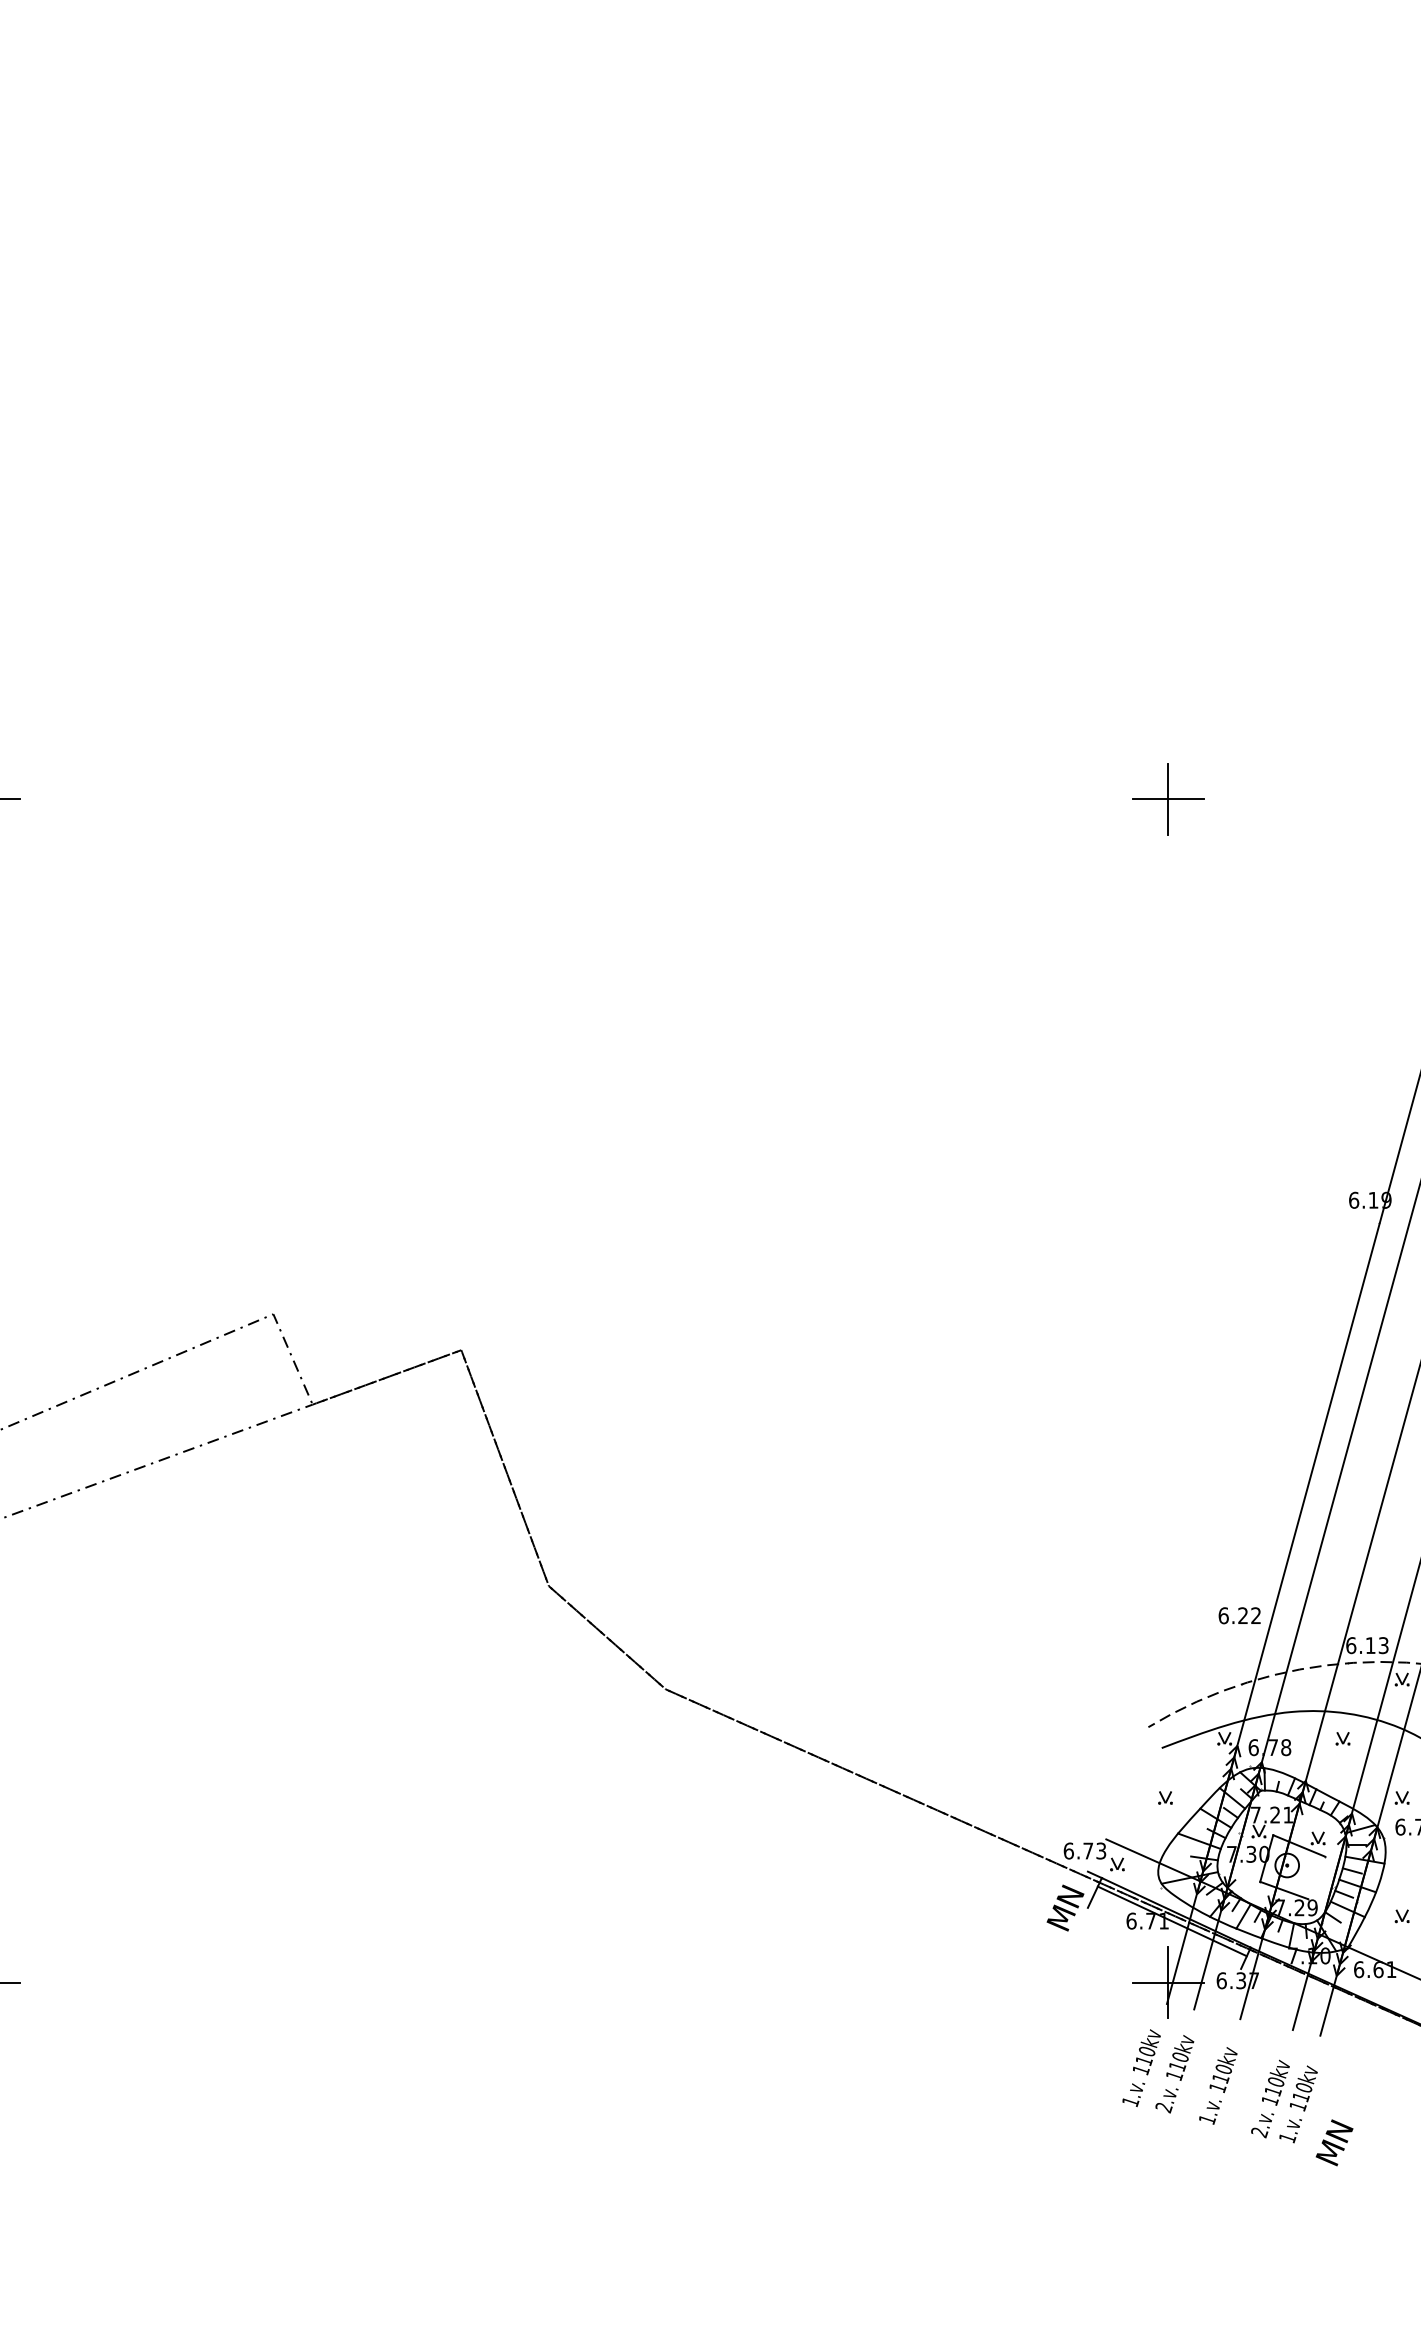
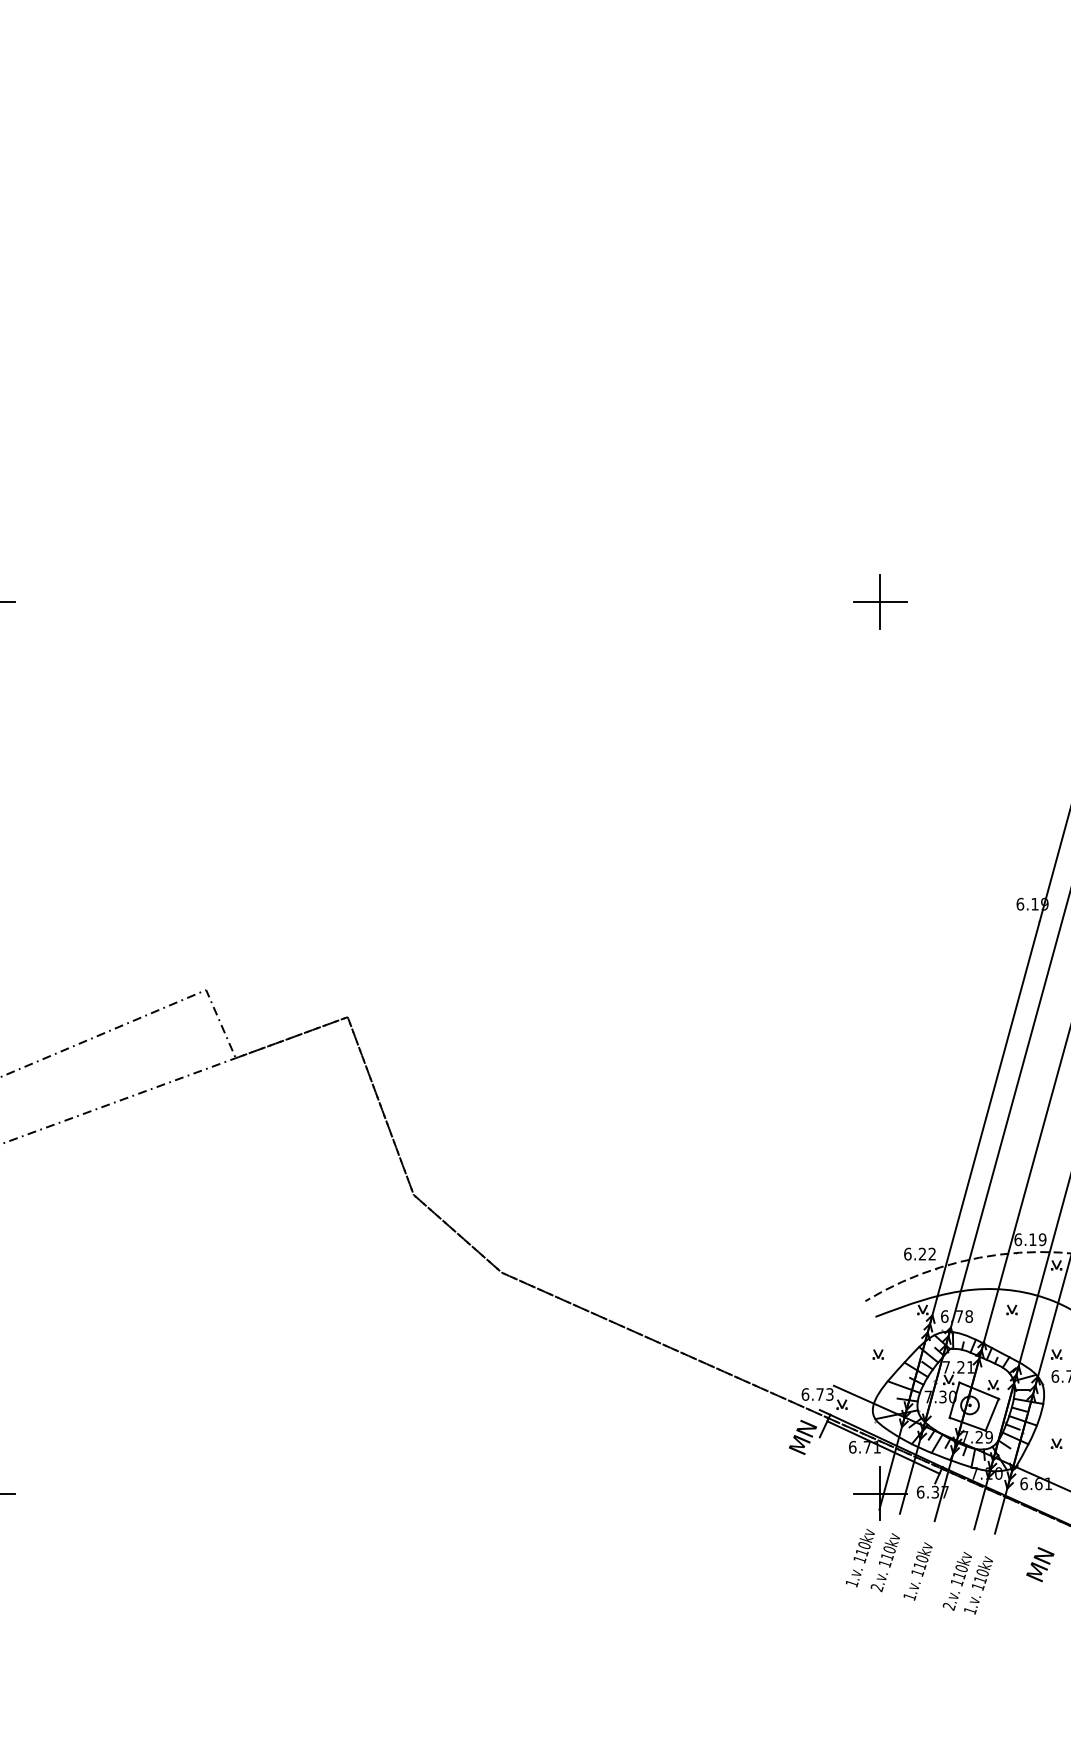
text: (1239, 1615) -> (919, 1253), moved
text: (1383, 1645) -> (1042, 1239), 6.13 -> 6.19
line: (1316, 1877) -> (992, 1414), added
text: (1334, 2142) -> (1040, 1564), moved

